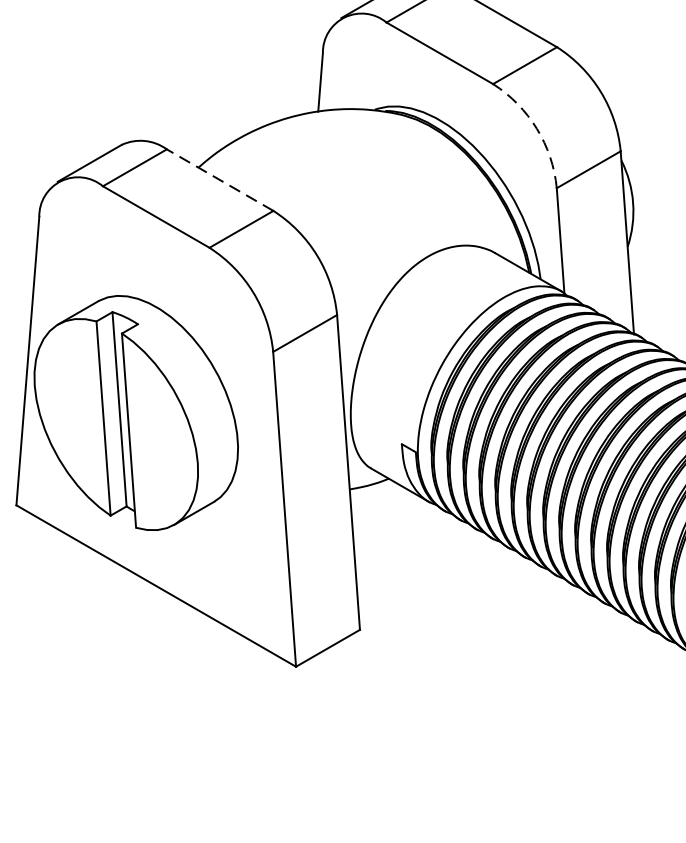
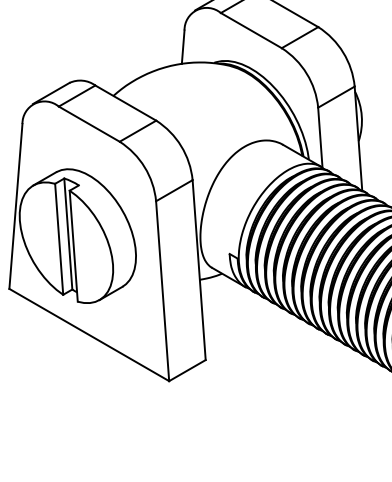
arc: (536, 128) -> (306, 73), dashed -> solid
line: (219, 179) -> (125, 102), dashed -> solid

